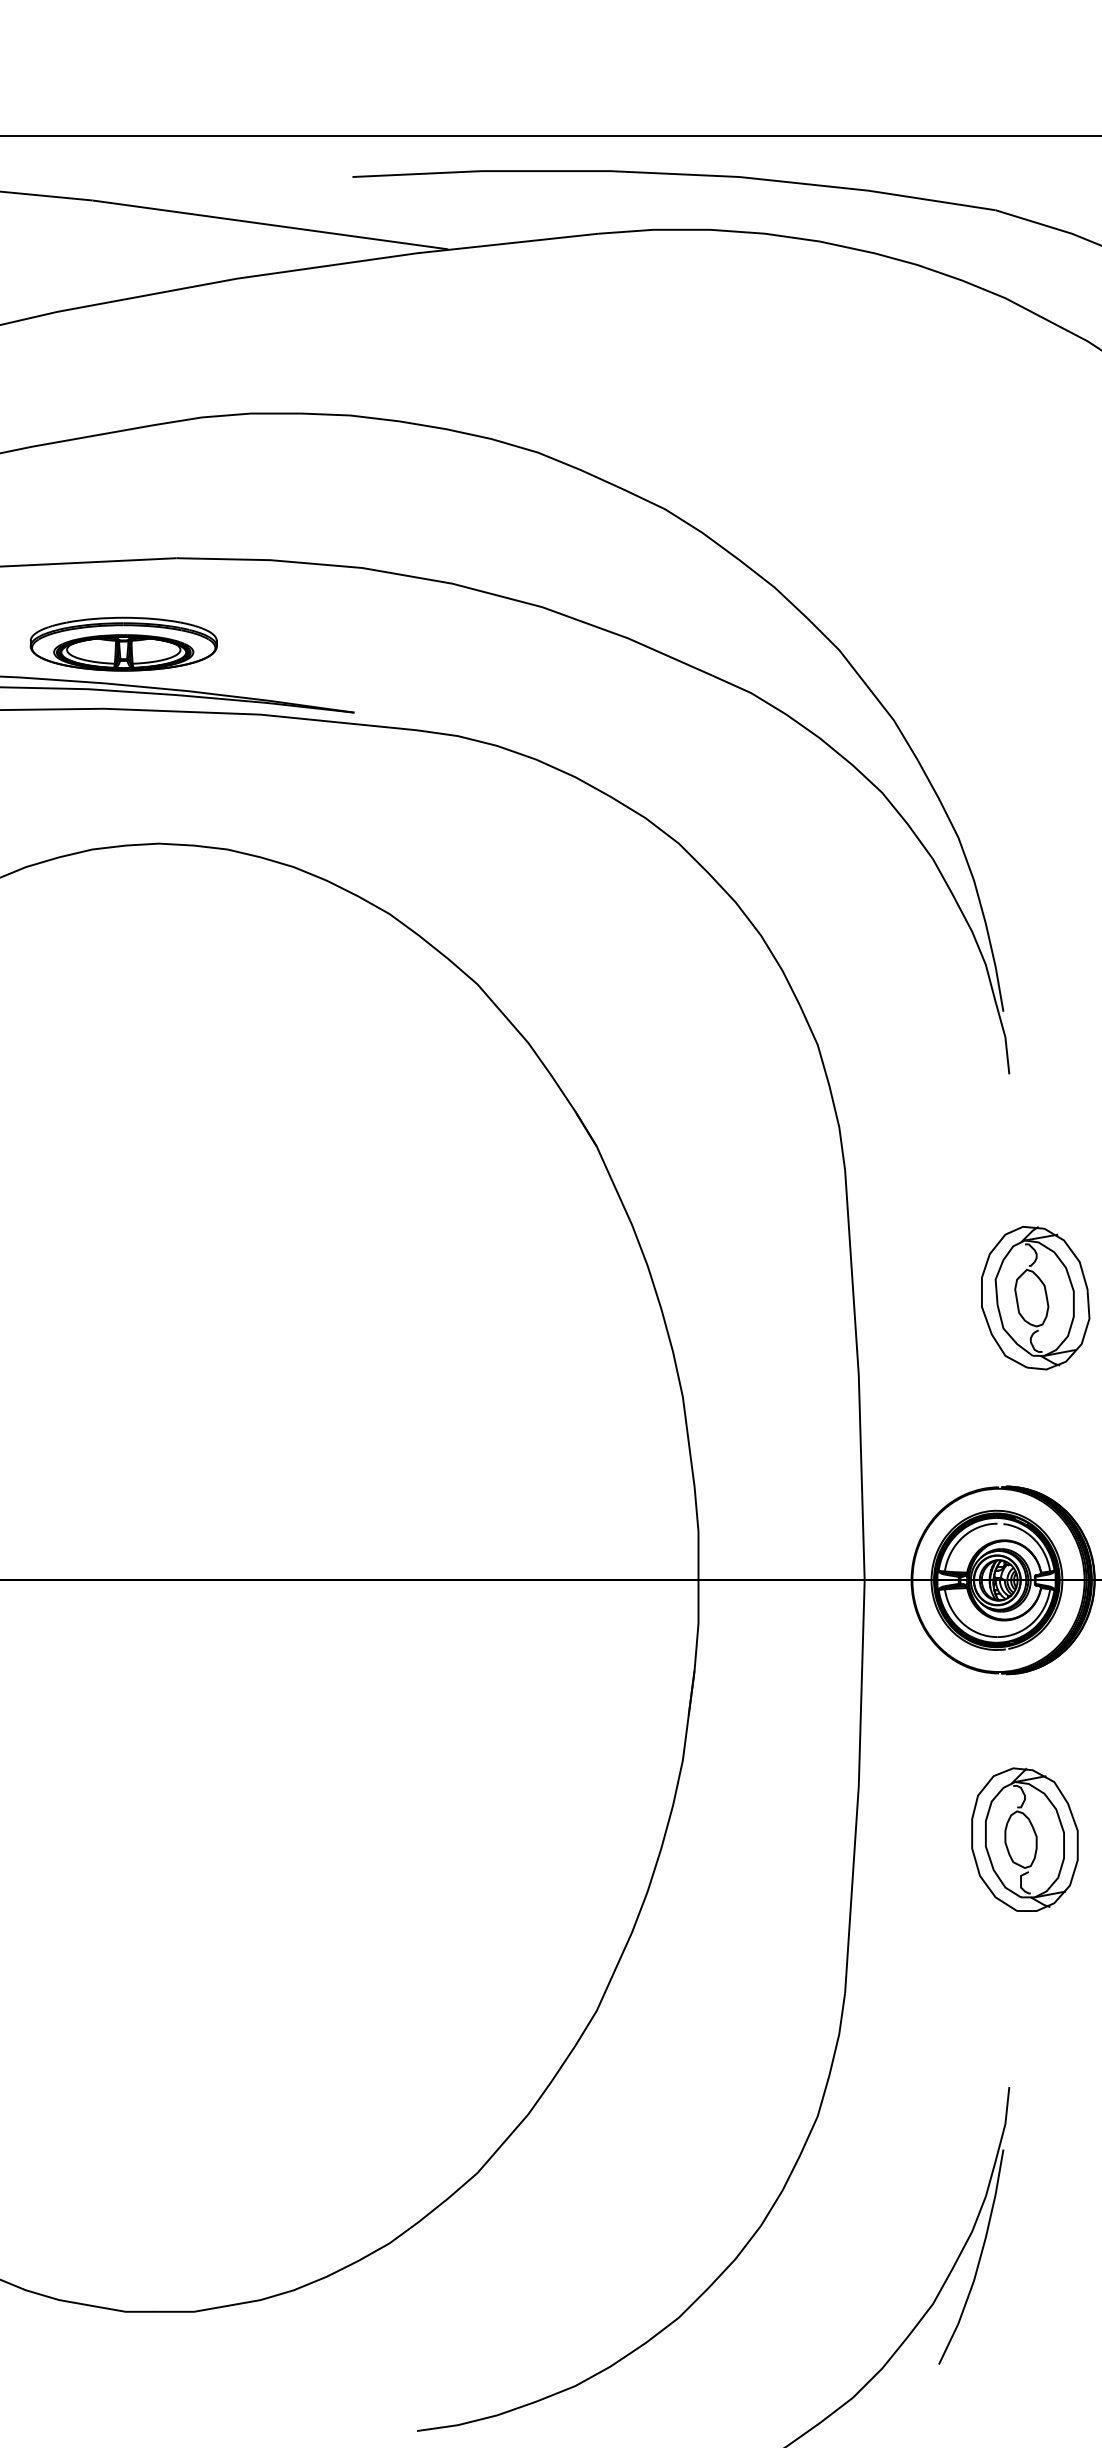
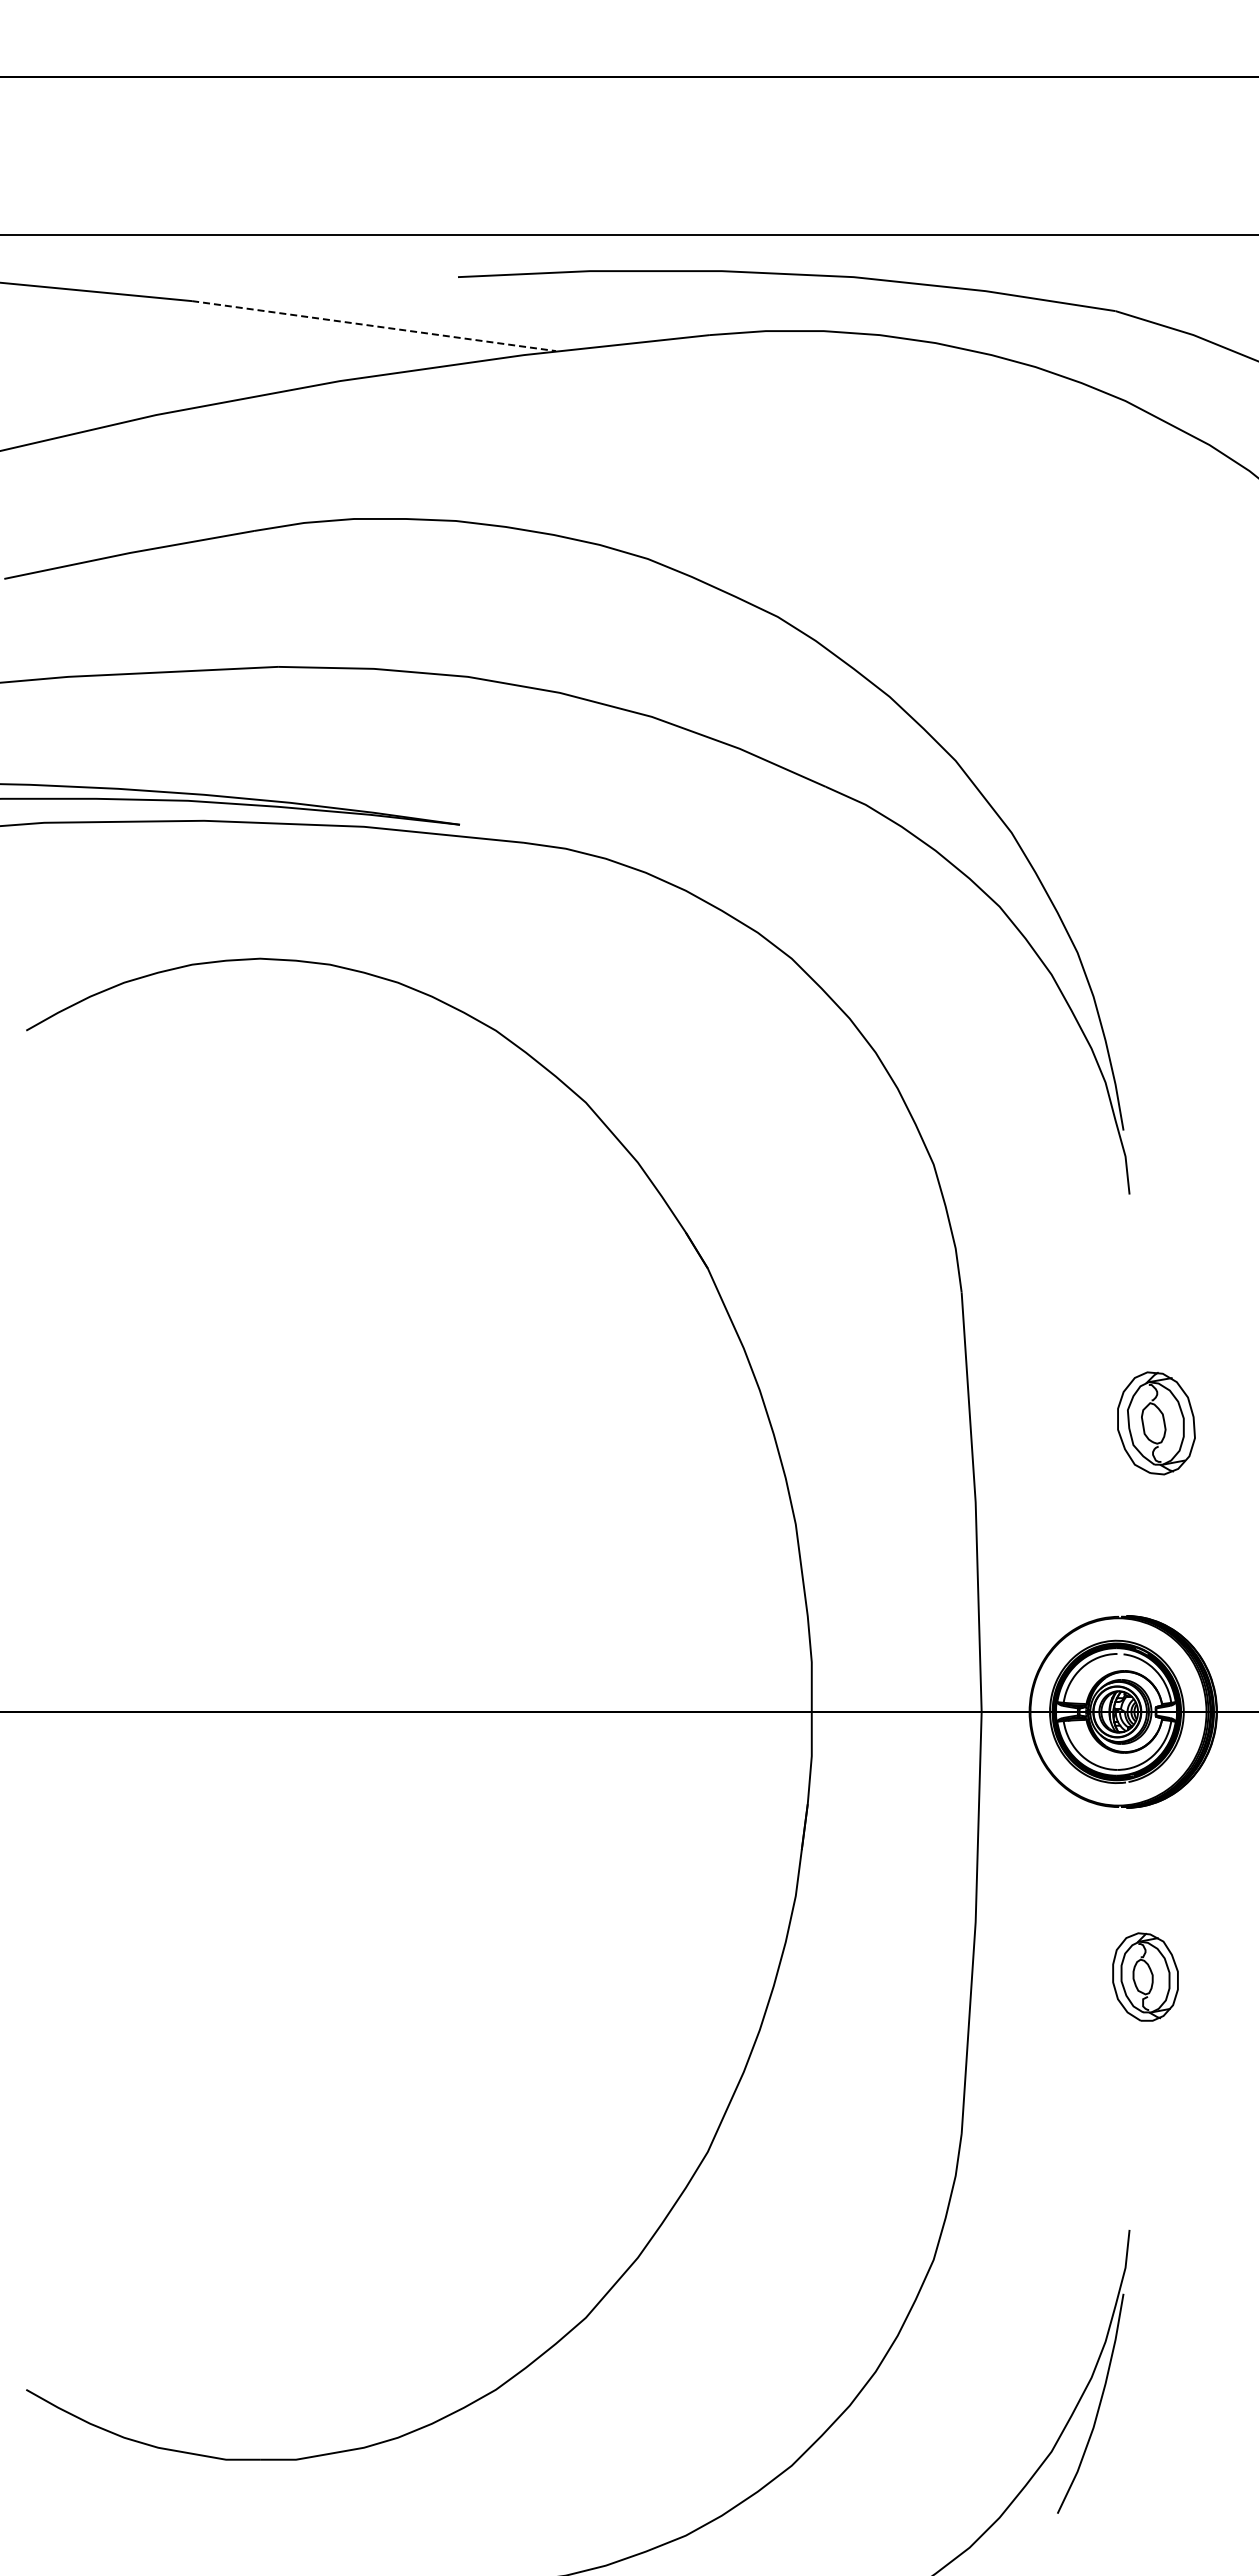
line: (270, 225) -> (374, 326), solid -> dashed
part: (124, 643) -> (224, 754), removed
part: (1035, 1298) -> (1156, 1423), size x0.7
part: (1024, 1839) -> (1145, 1976), size x0.6

